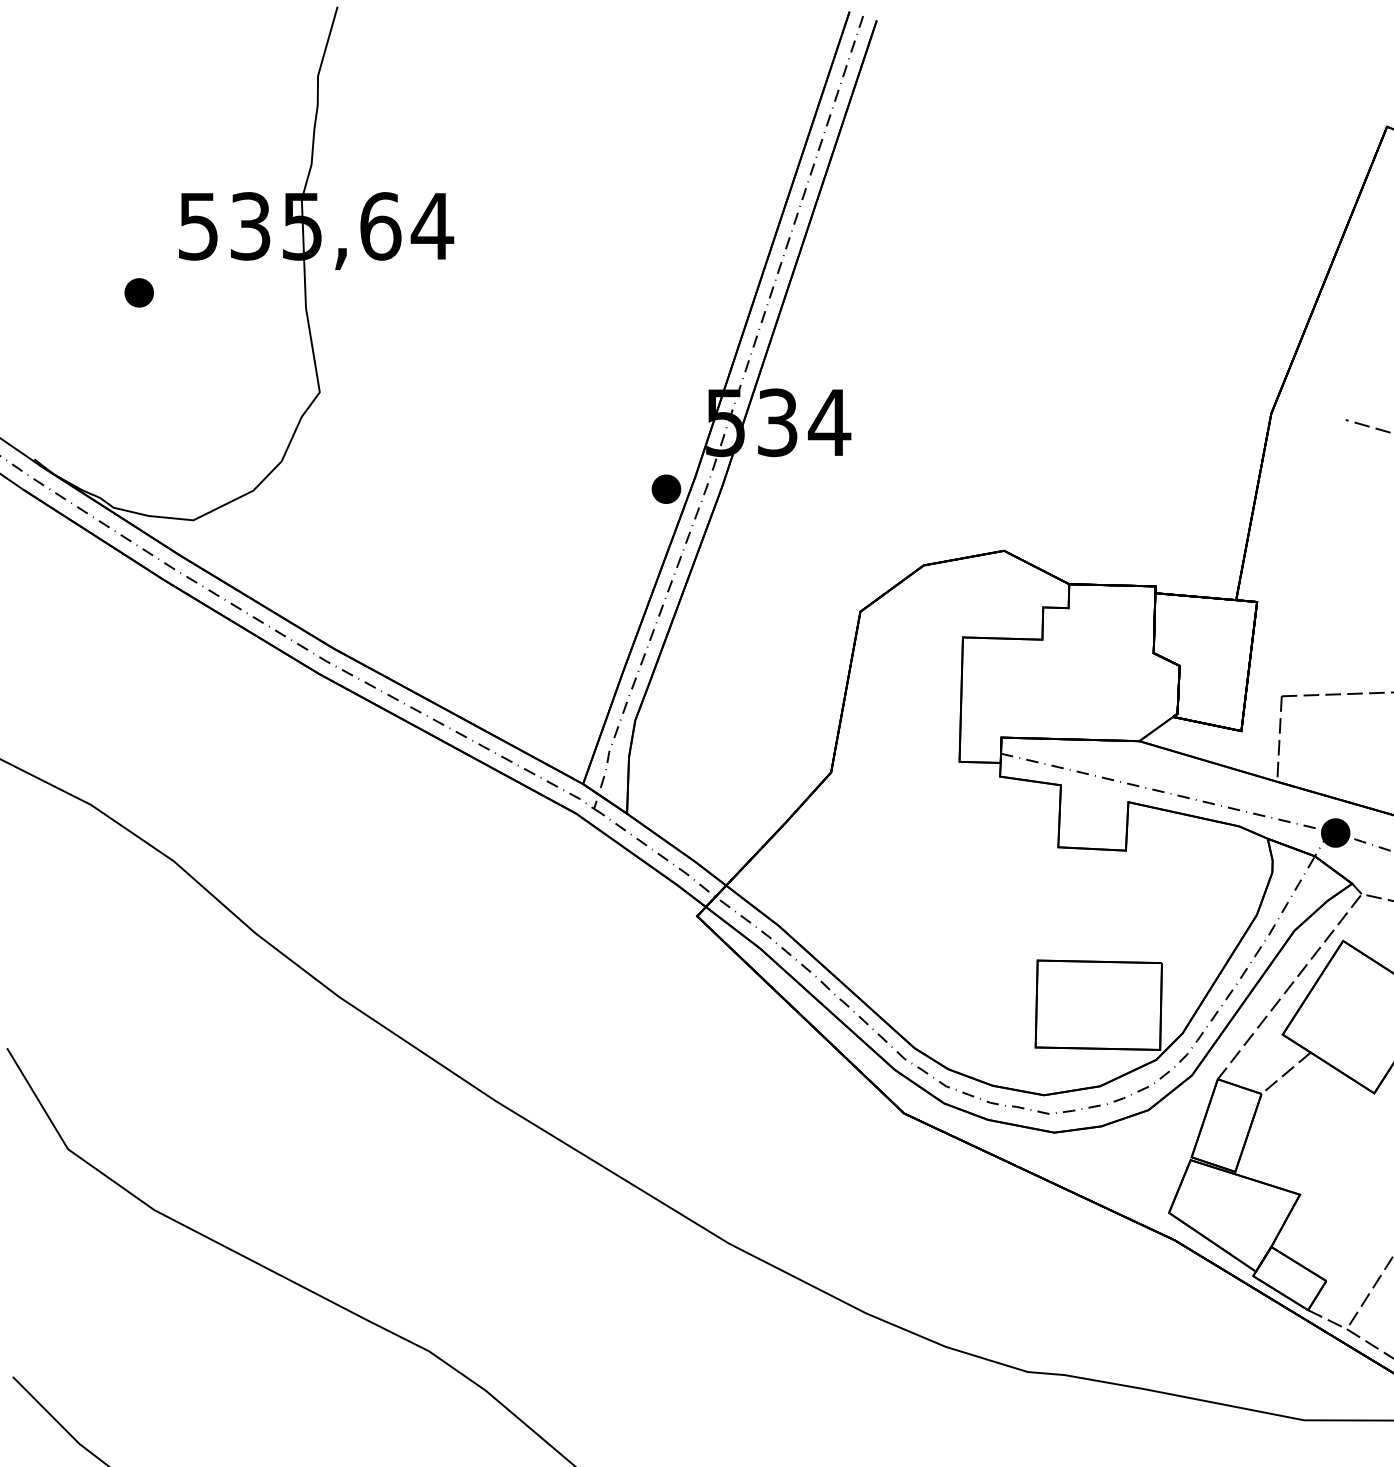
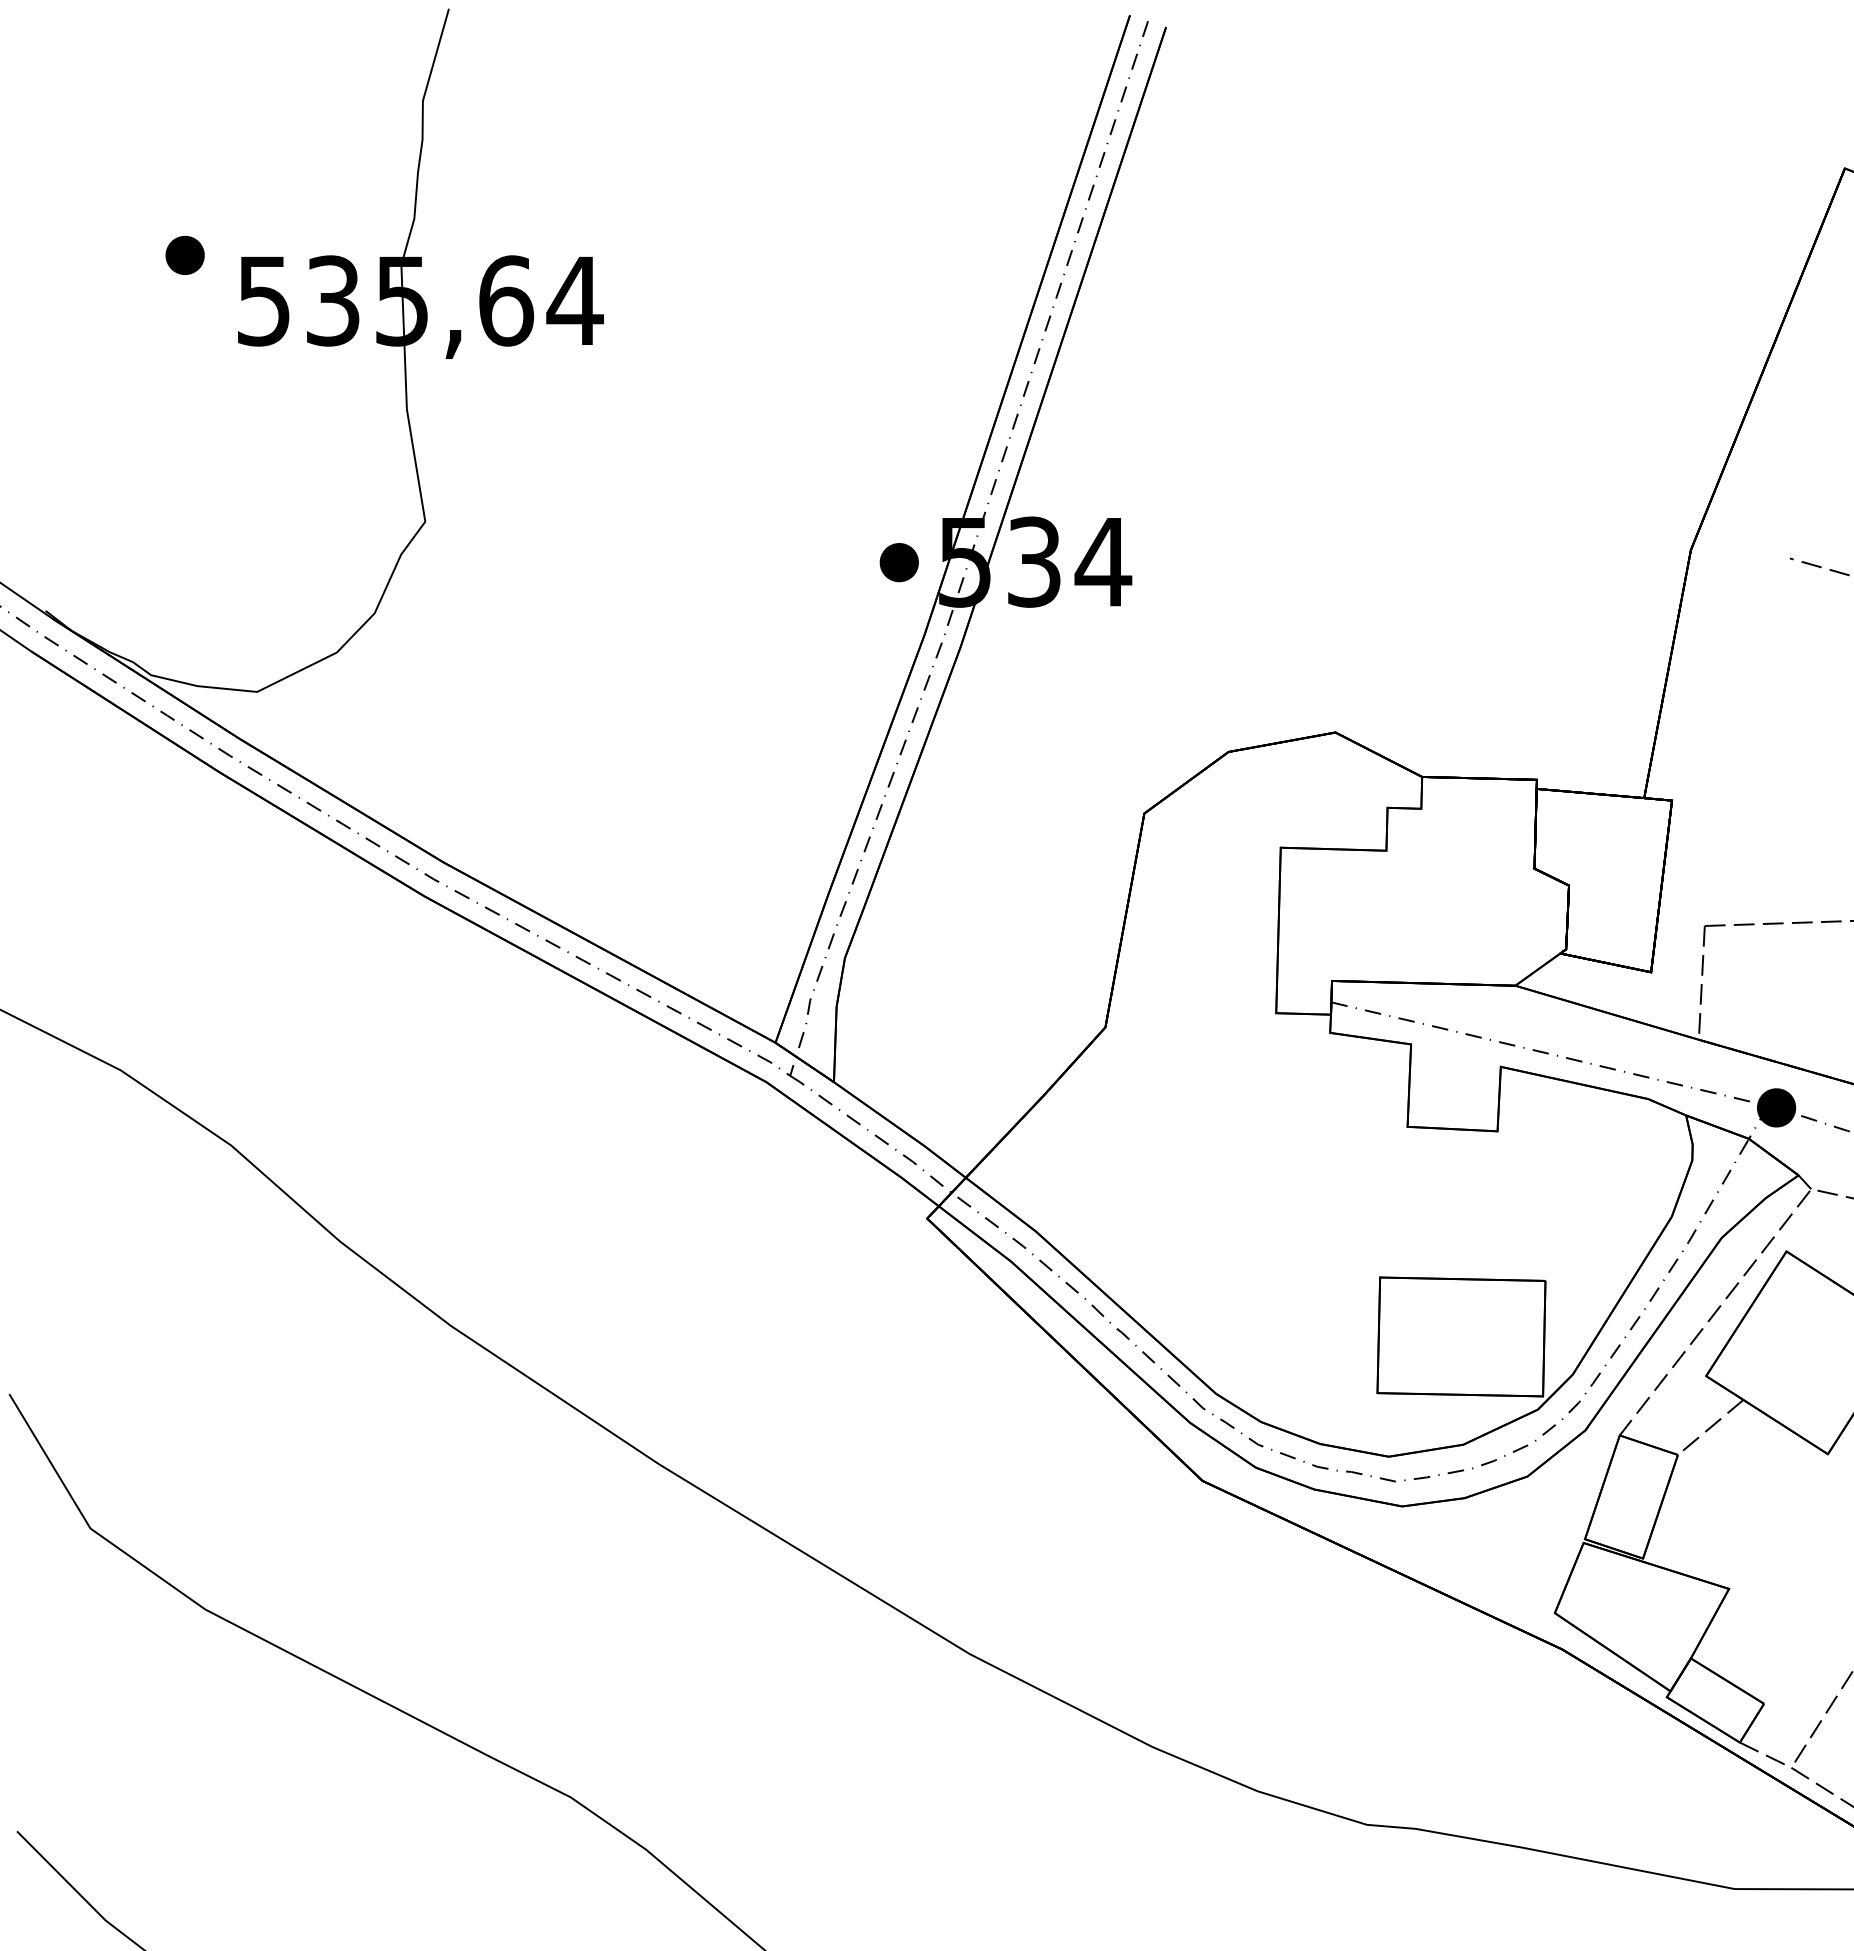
part: (138, 292) -> (184, 254), moved
part: (665, 489) -> (898, 562), moved

